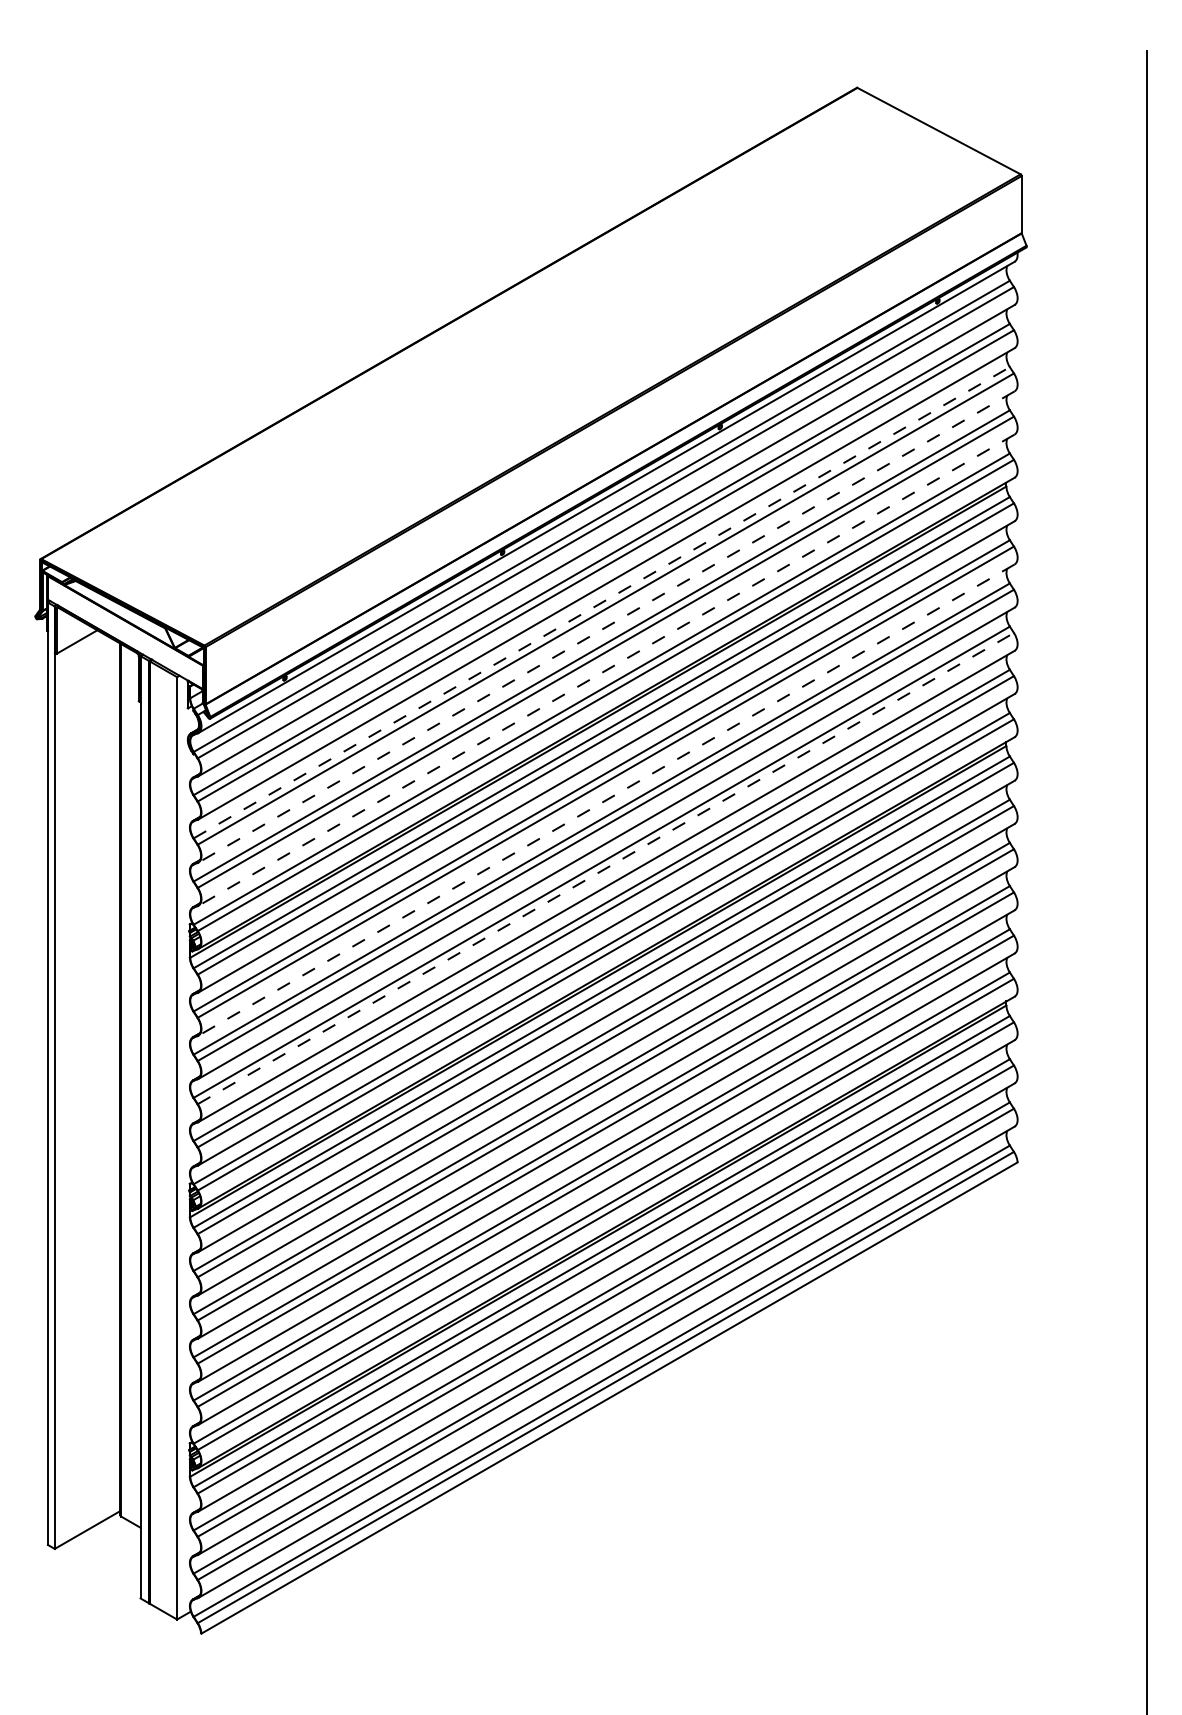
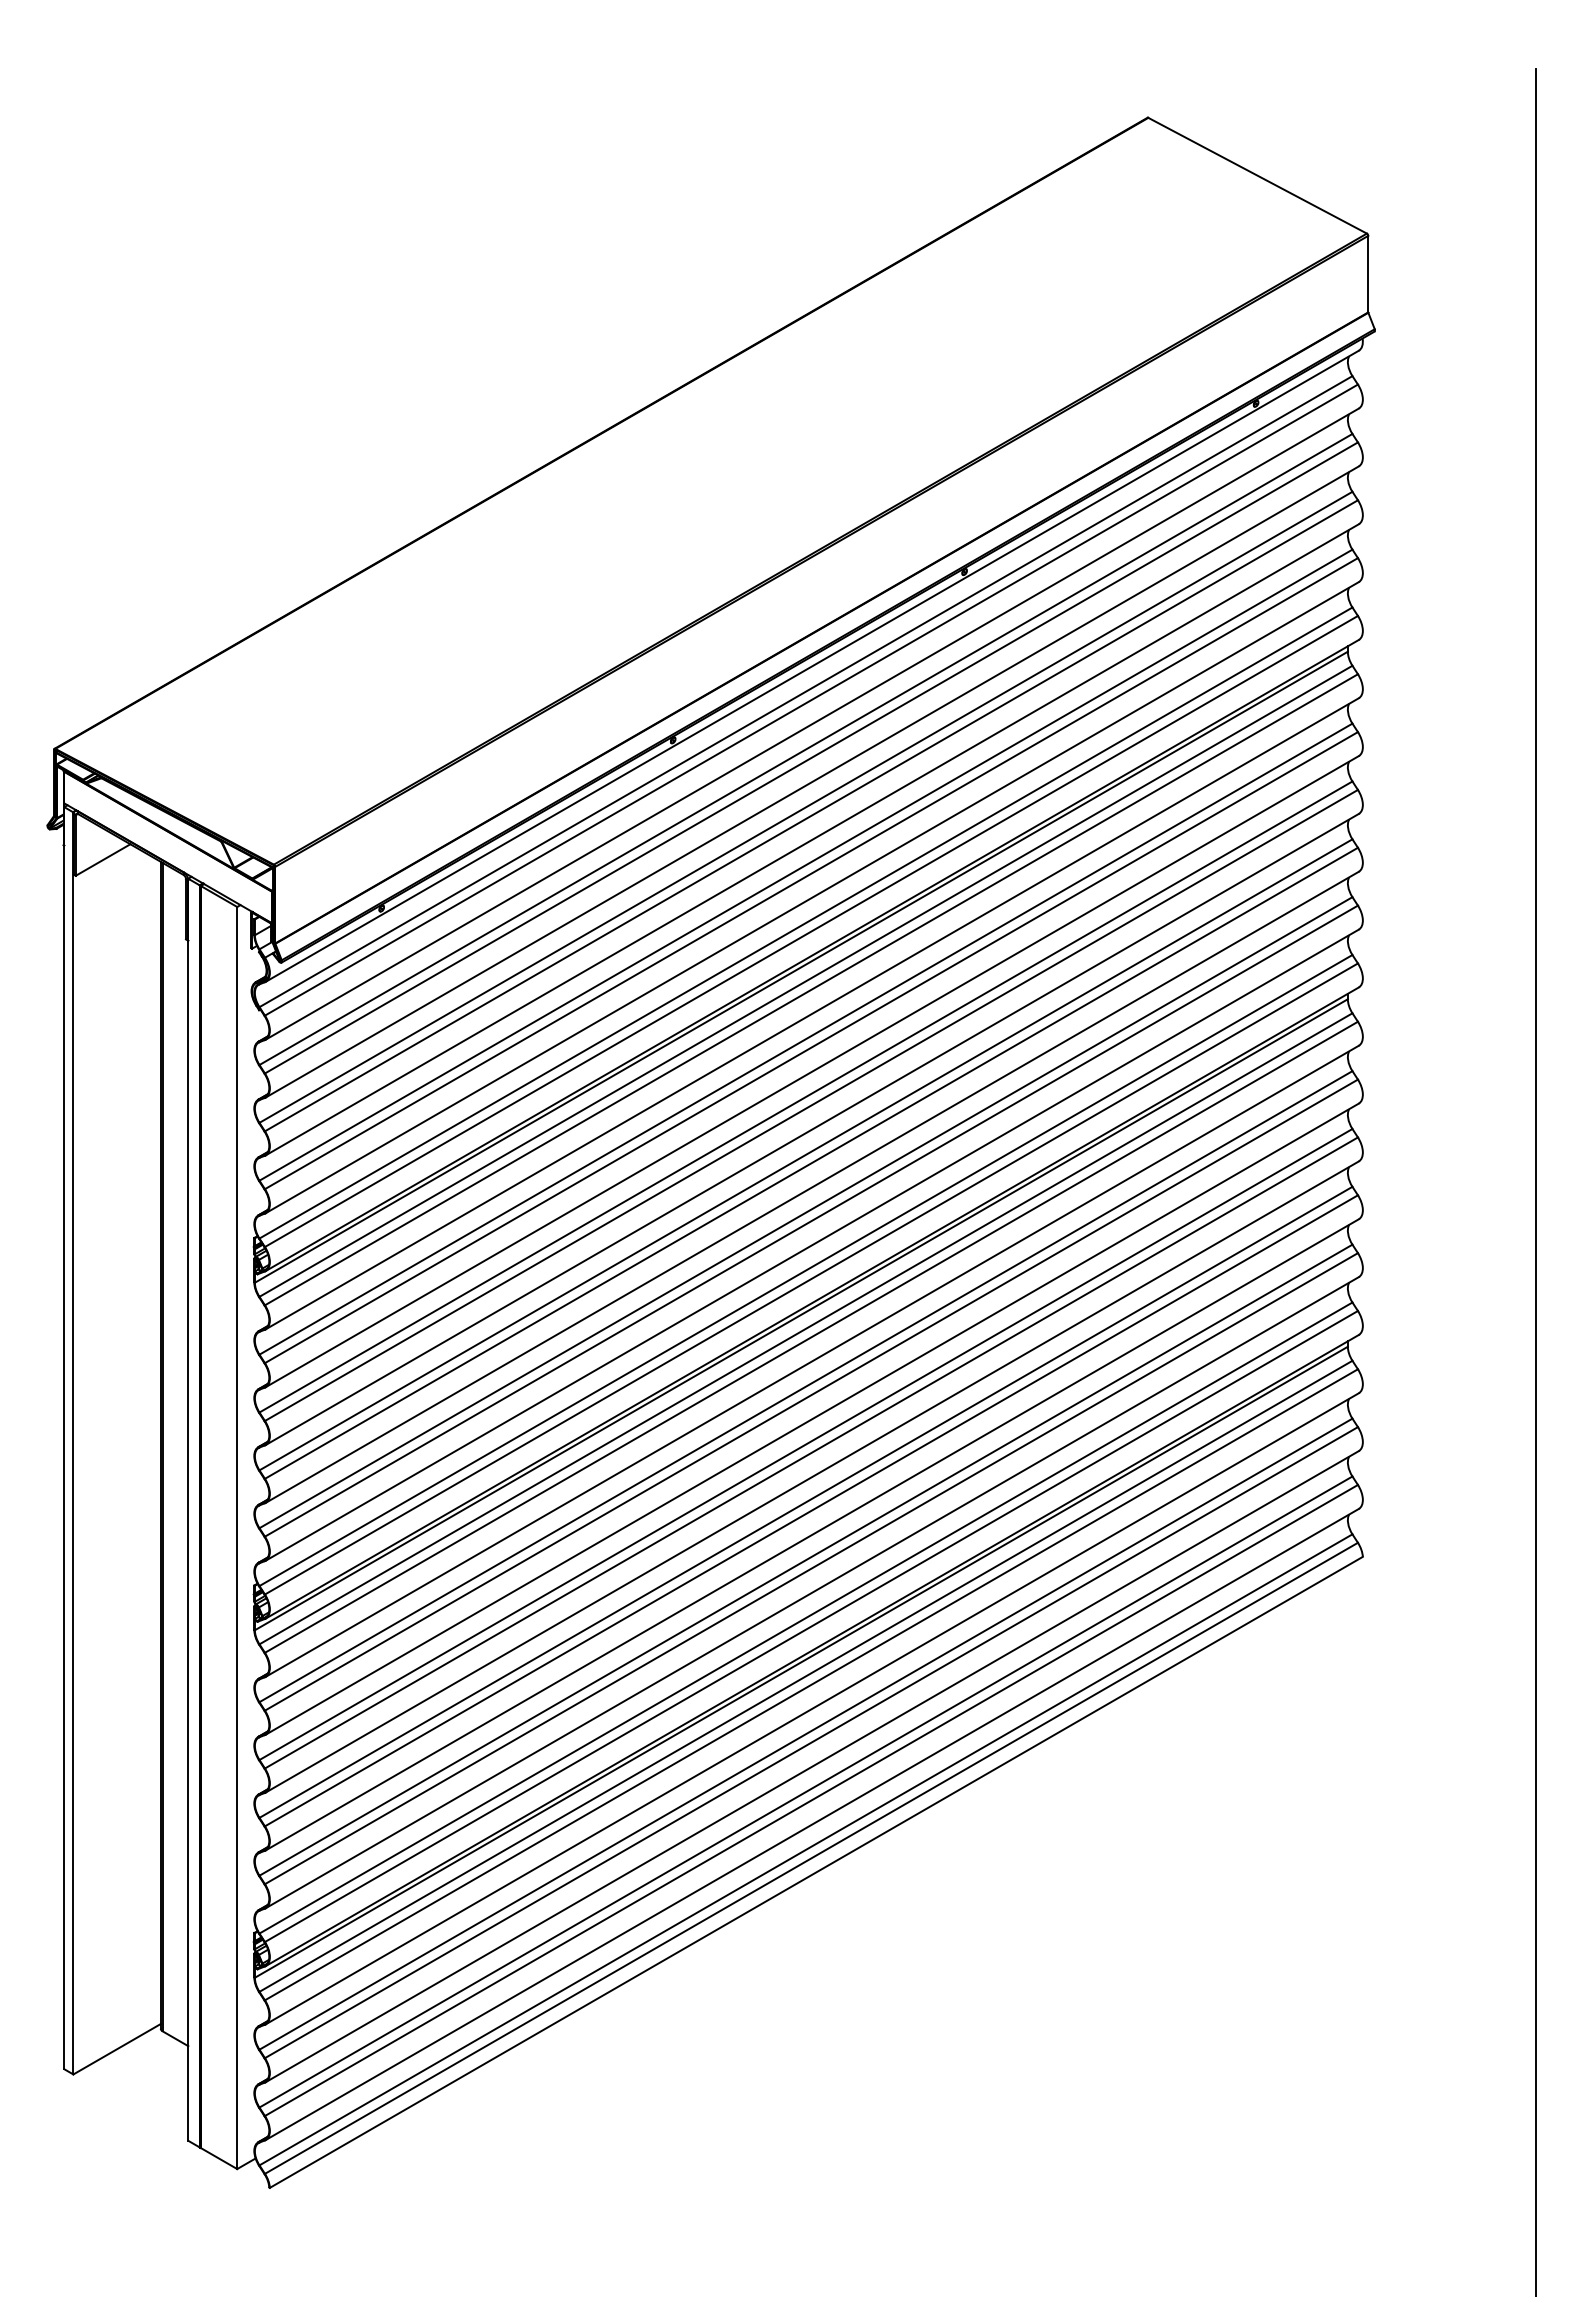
line: (602, 602) -> (806, 807), dashed -> solid
line: (605, 627) -> (811, 840), dashed -> solid
line: (605, 670) -> (811, 897), dashed -> solid
line: (605, 800) -> (811, 1071), dashed -> solid
line: (605, 868) -> (811, 1163), dashed -> solid

